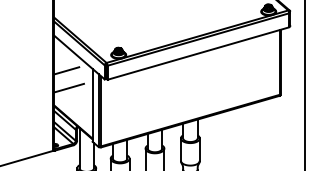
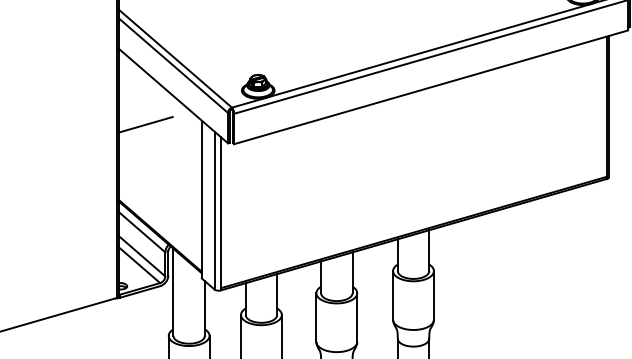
line: (68, 87) -> (149, 160), removed

